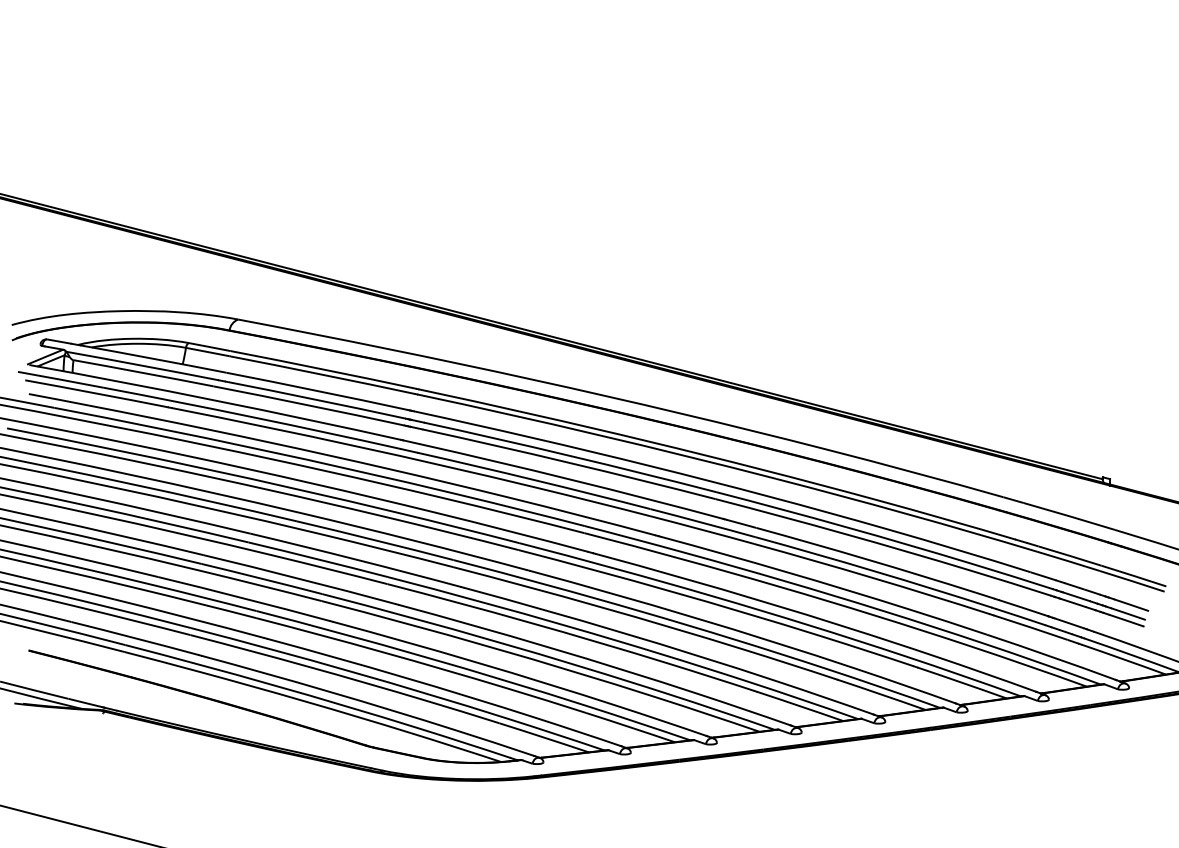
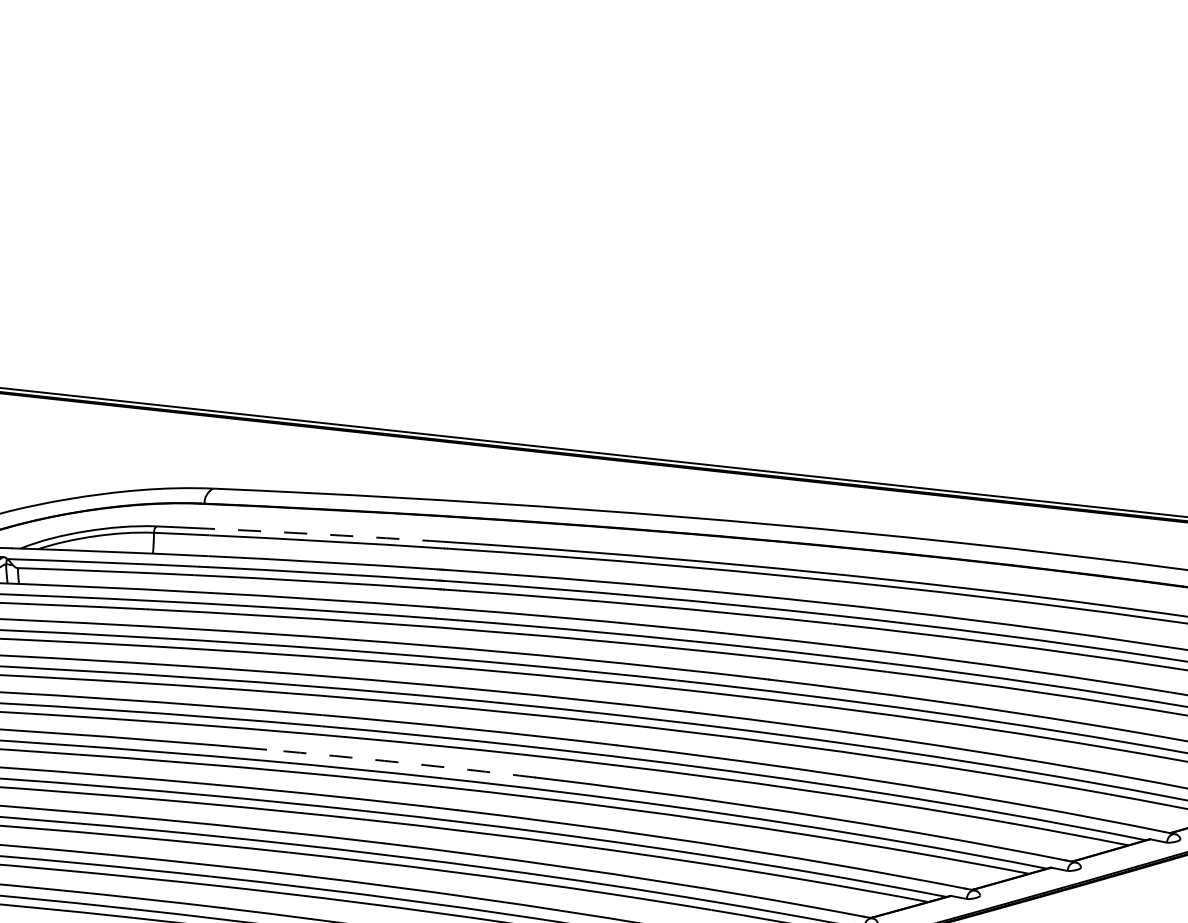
arc: (323, 369) -> (326, 534), solid -> dashed
arc: (356, 559) -> (401, 762), solid -> dashed

